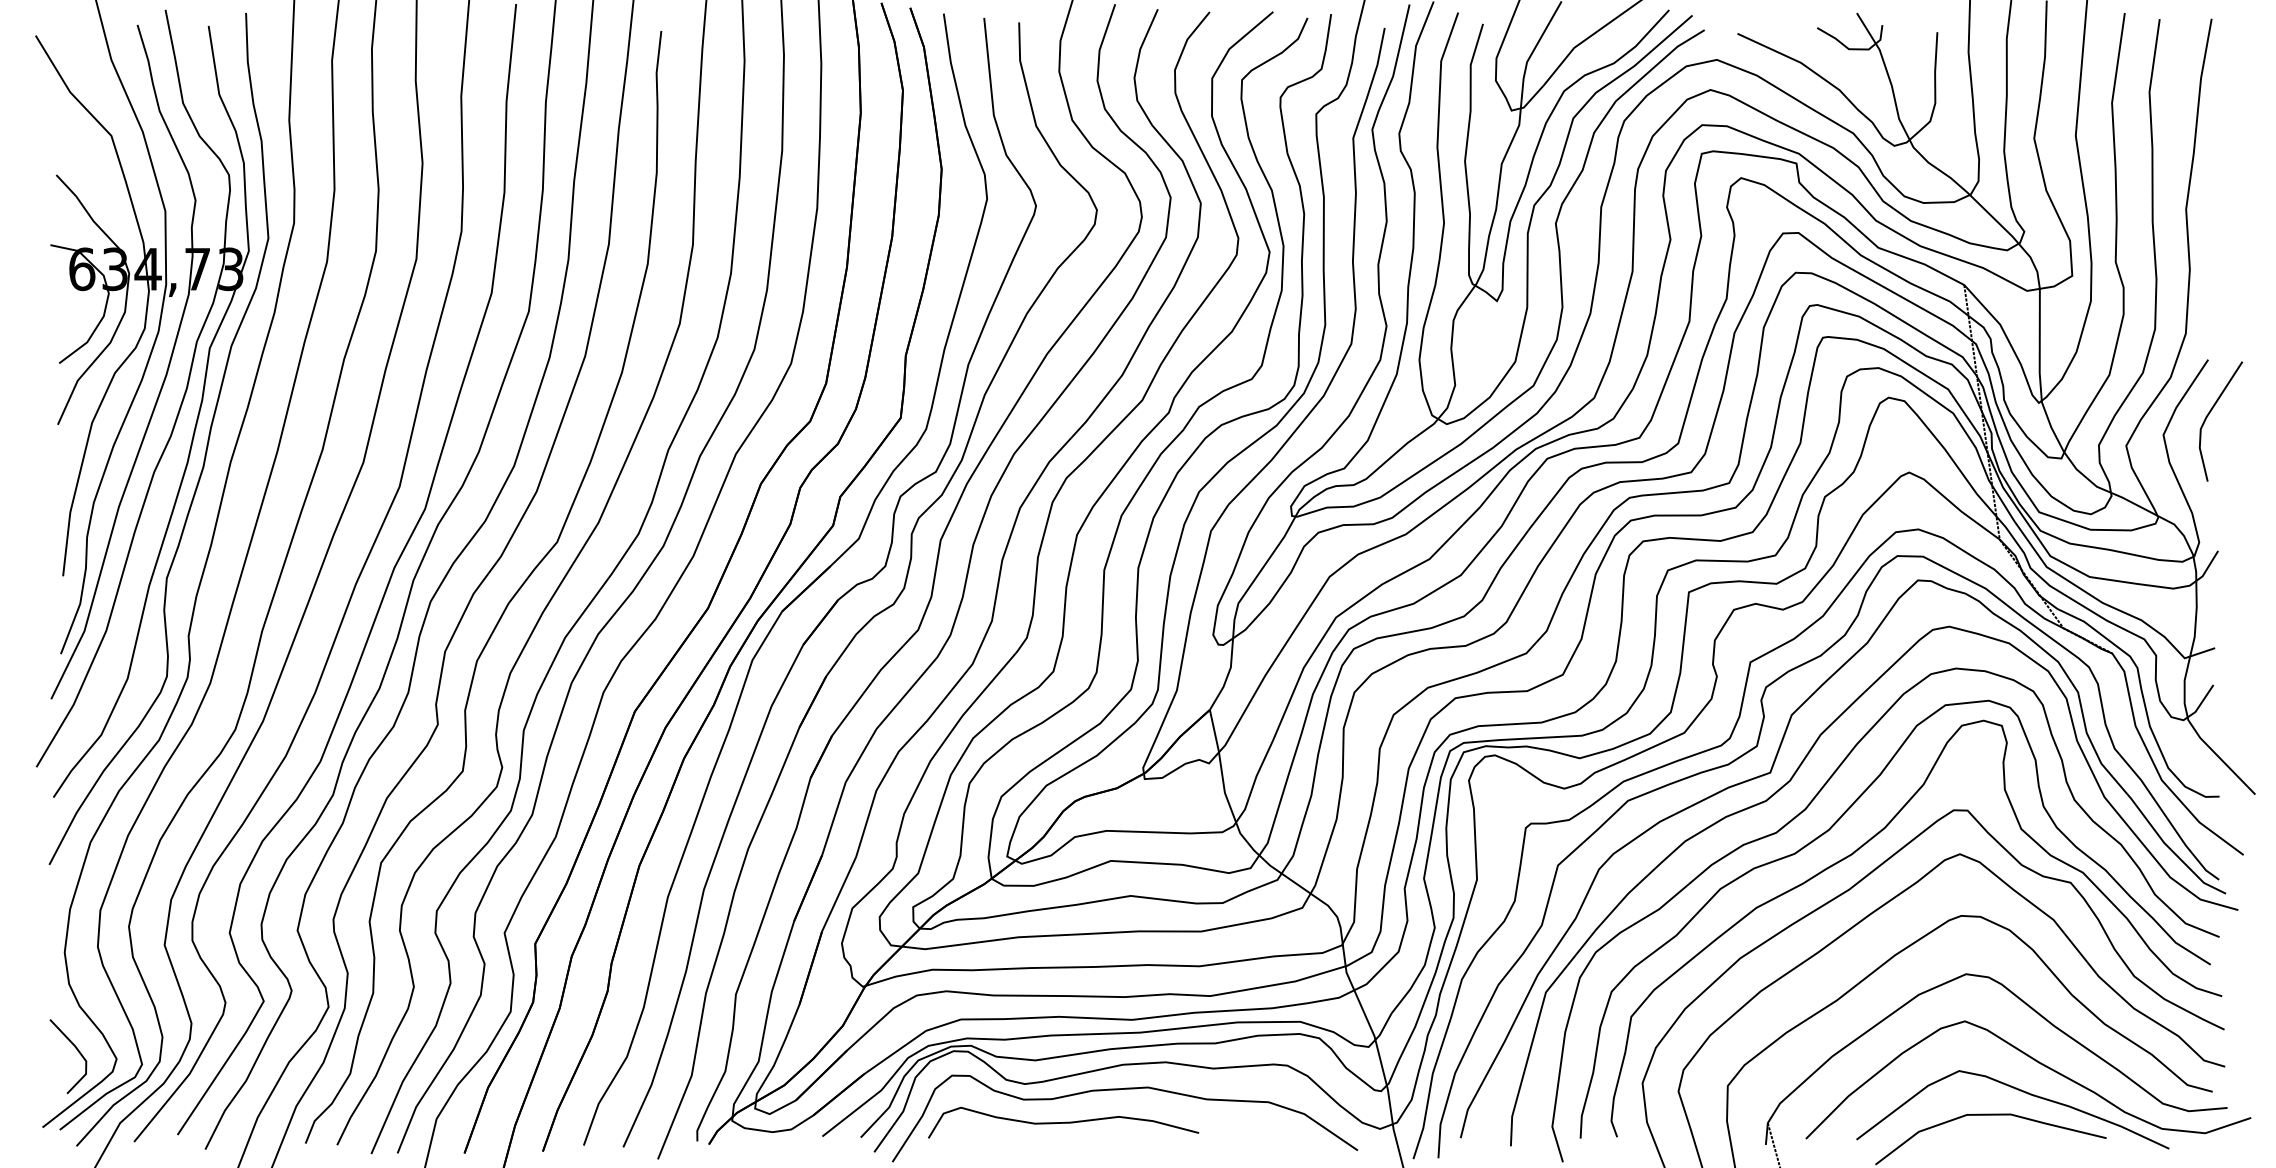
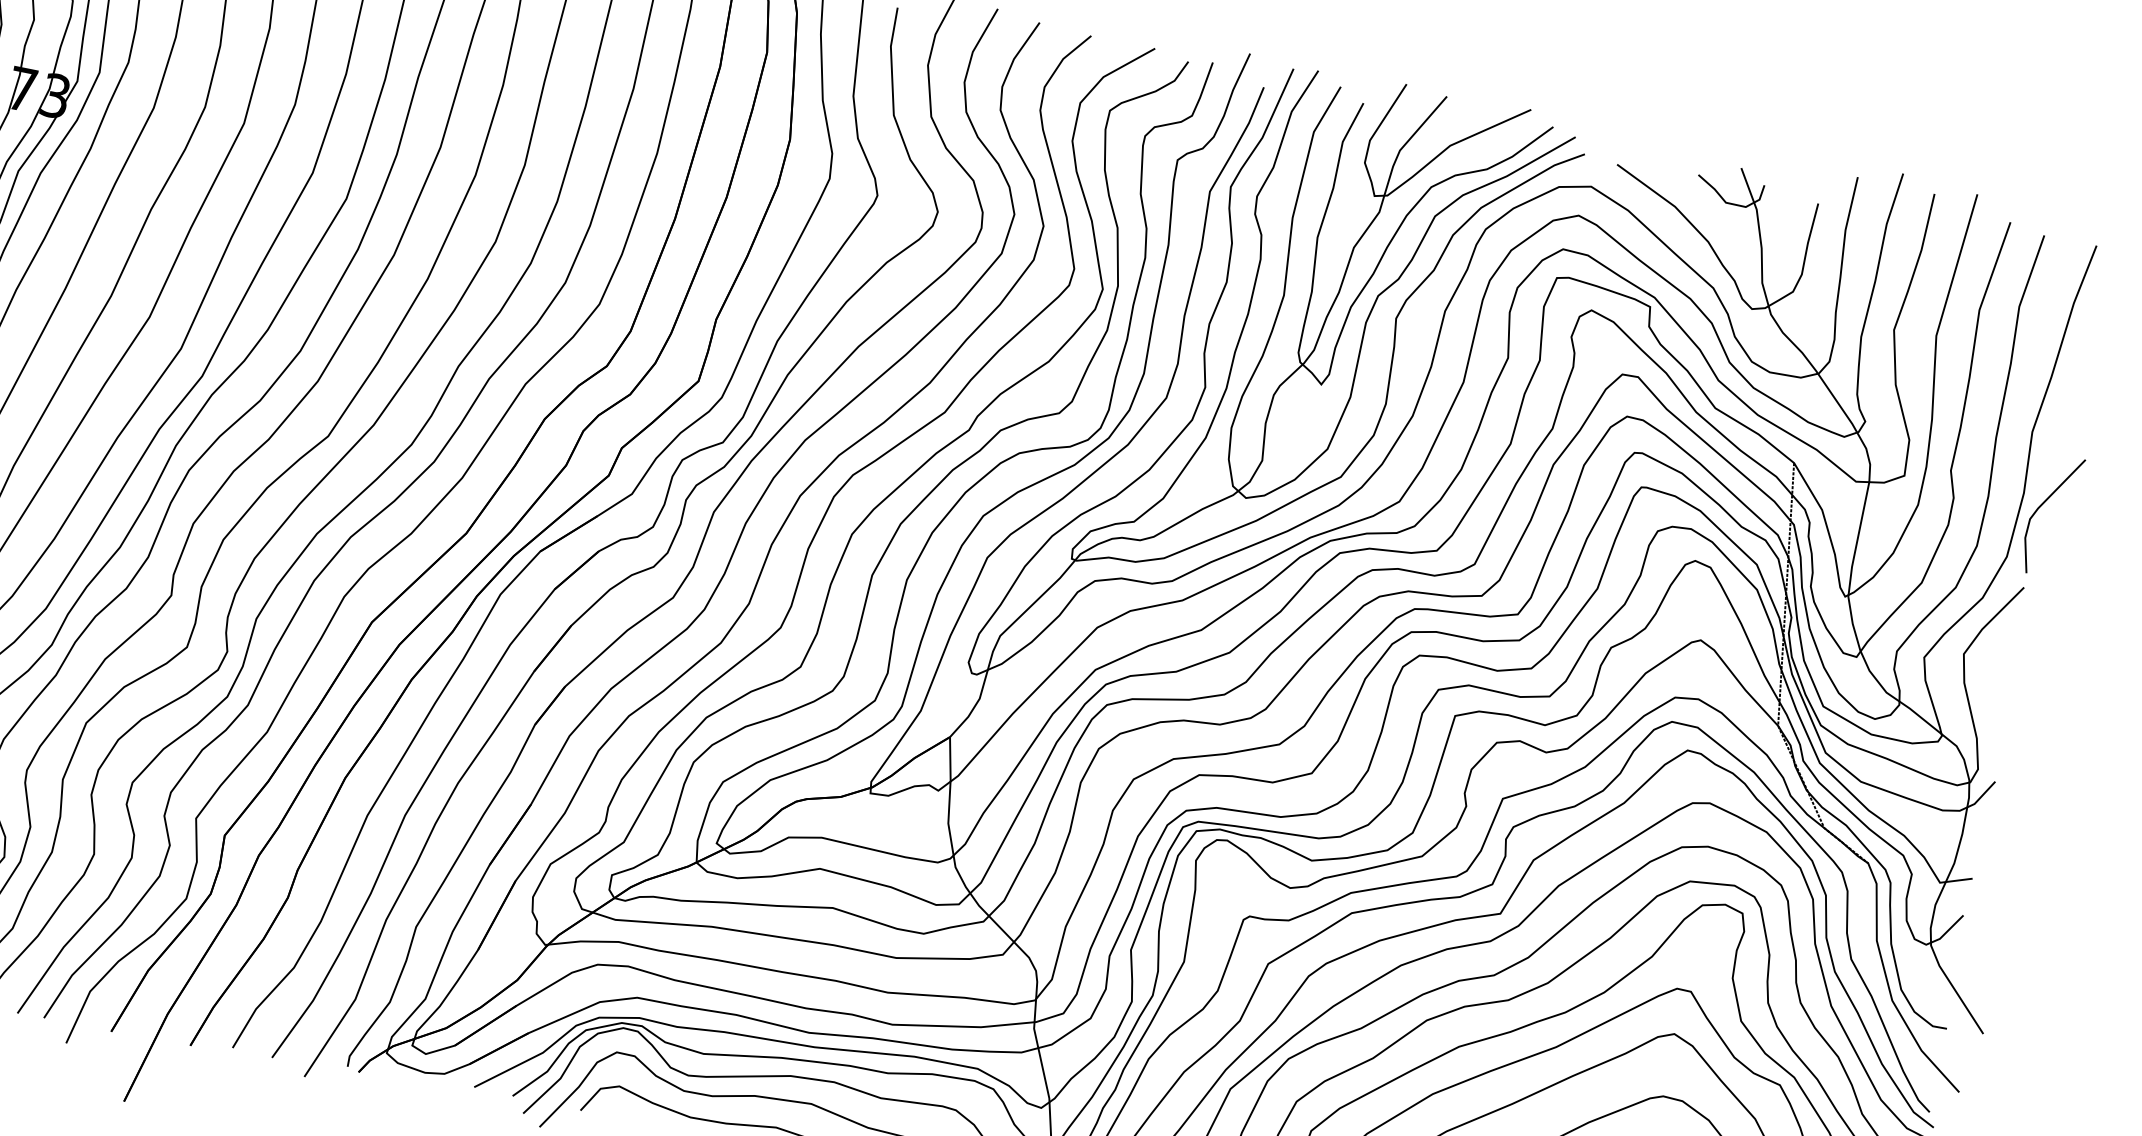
line: (2210, 413) -> (2043, 505), moved

